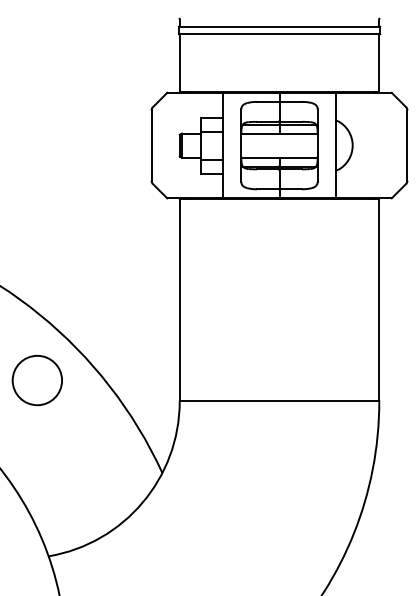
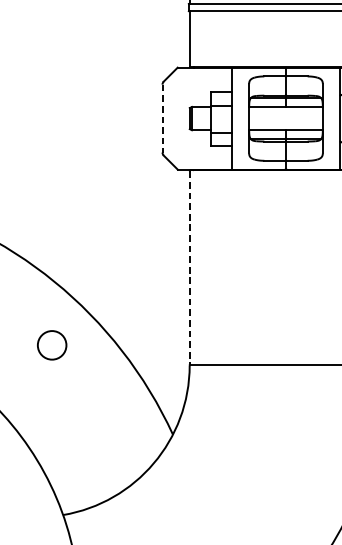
line: (151, 146) -> (162, 119), solid -> dashed
line: (179, 300) -> (189, 268), solid -> dashed
circle: (36, 380) -> (51, 345), size x0.6

